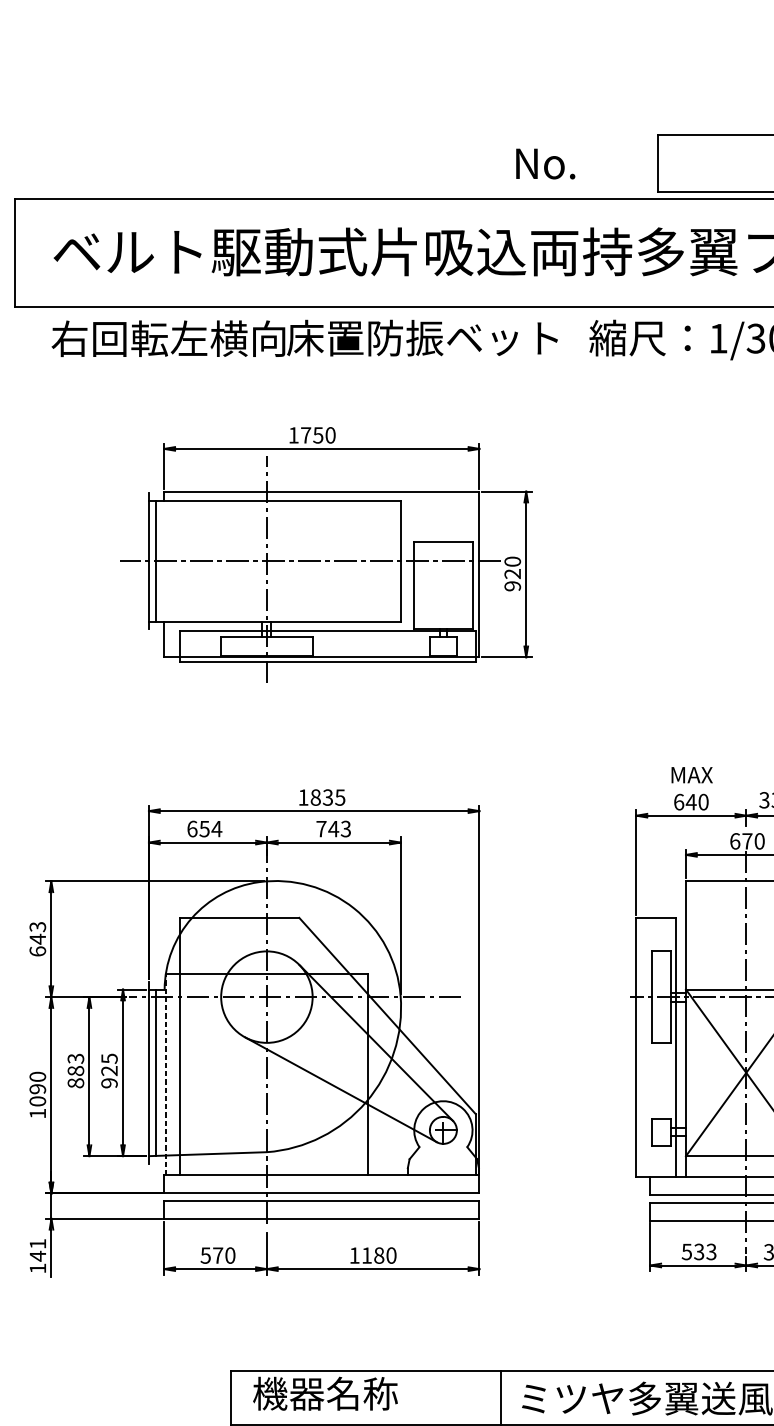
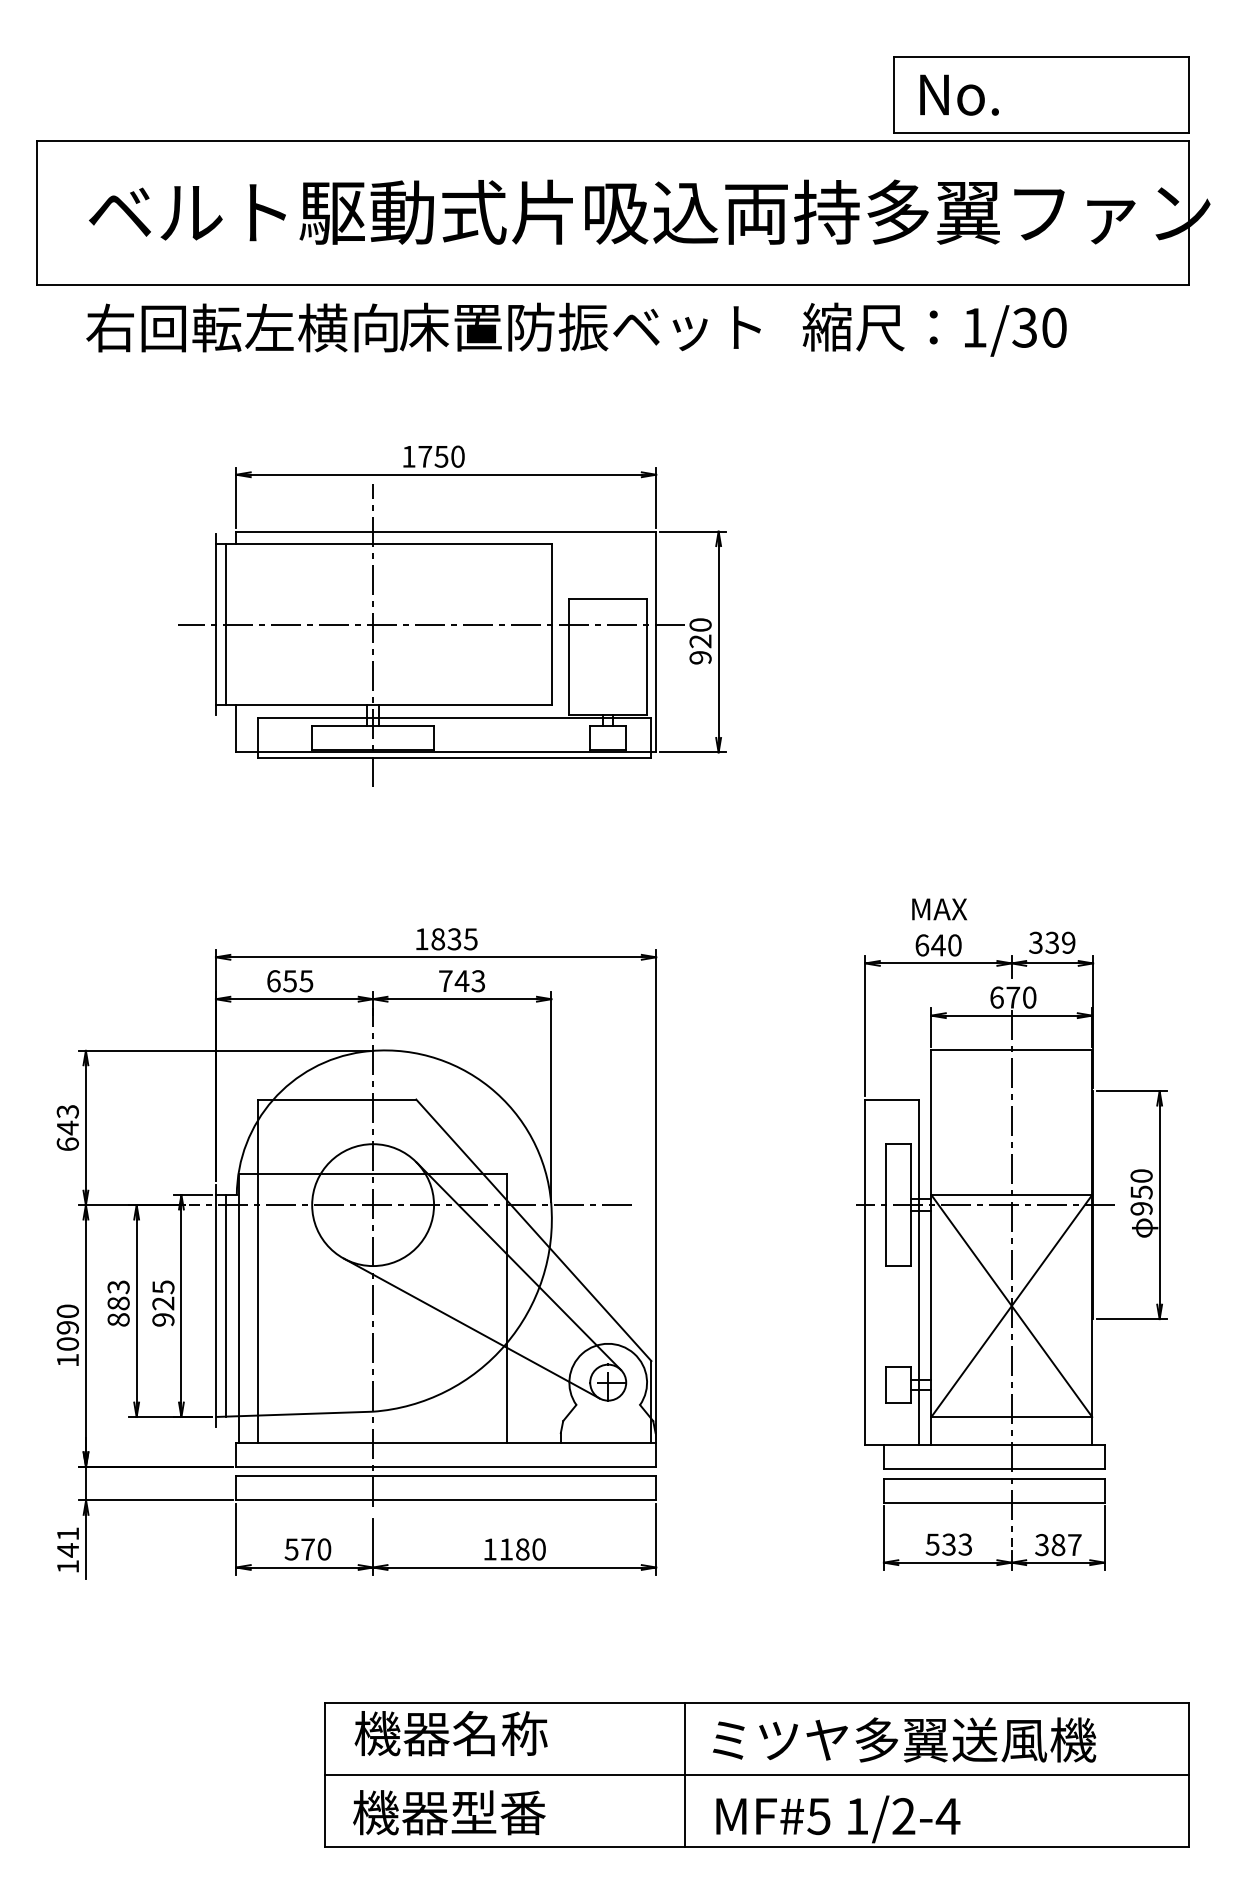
text: (545, 163) -> (959, 94), moved
text: (216, 829) -> (306, 981), 654 -> 655
line: (165, 1073) -> (238, 1307), dashed -> solid

